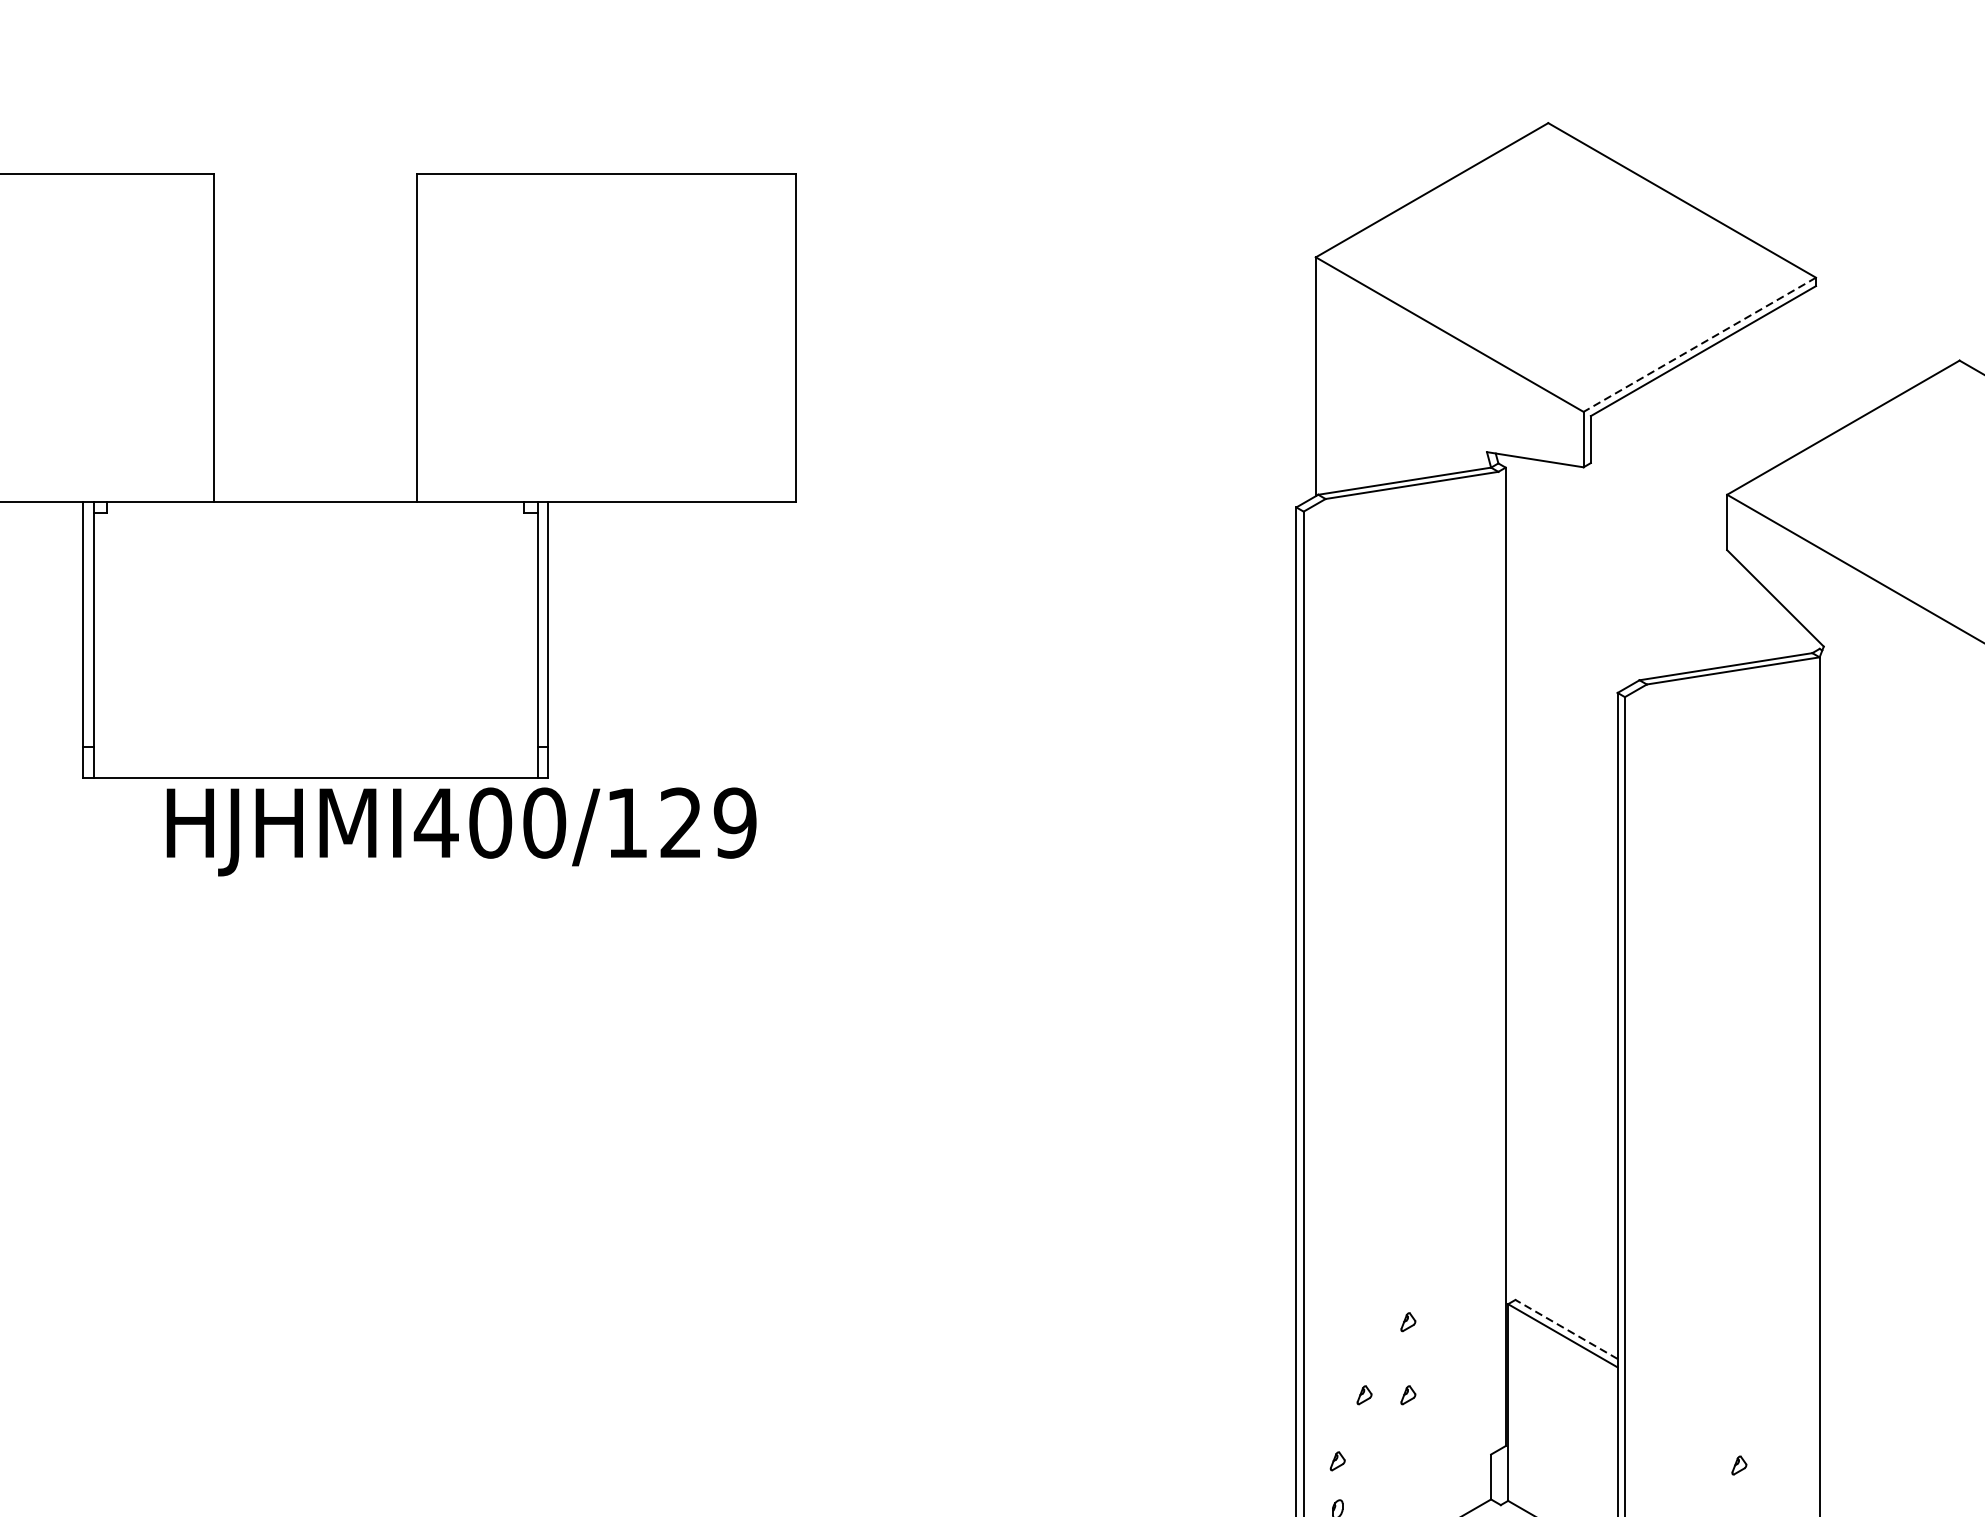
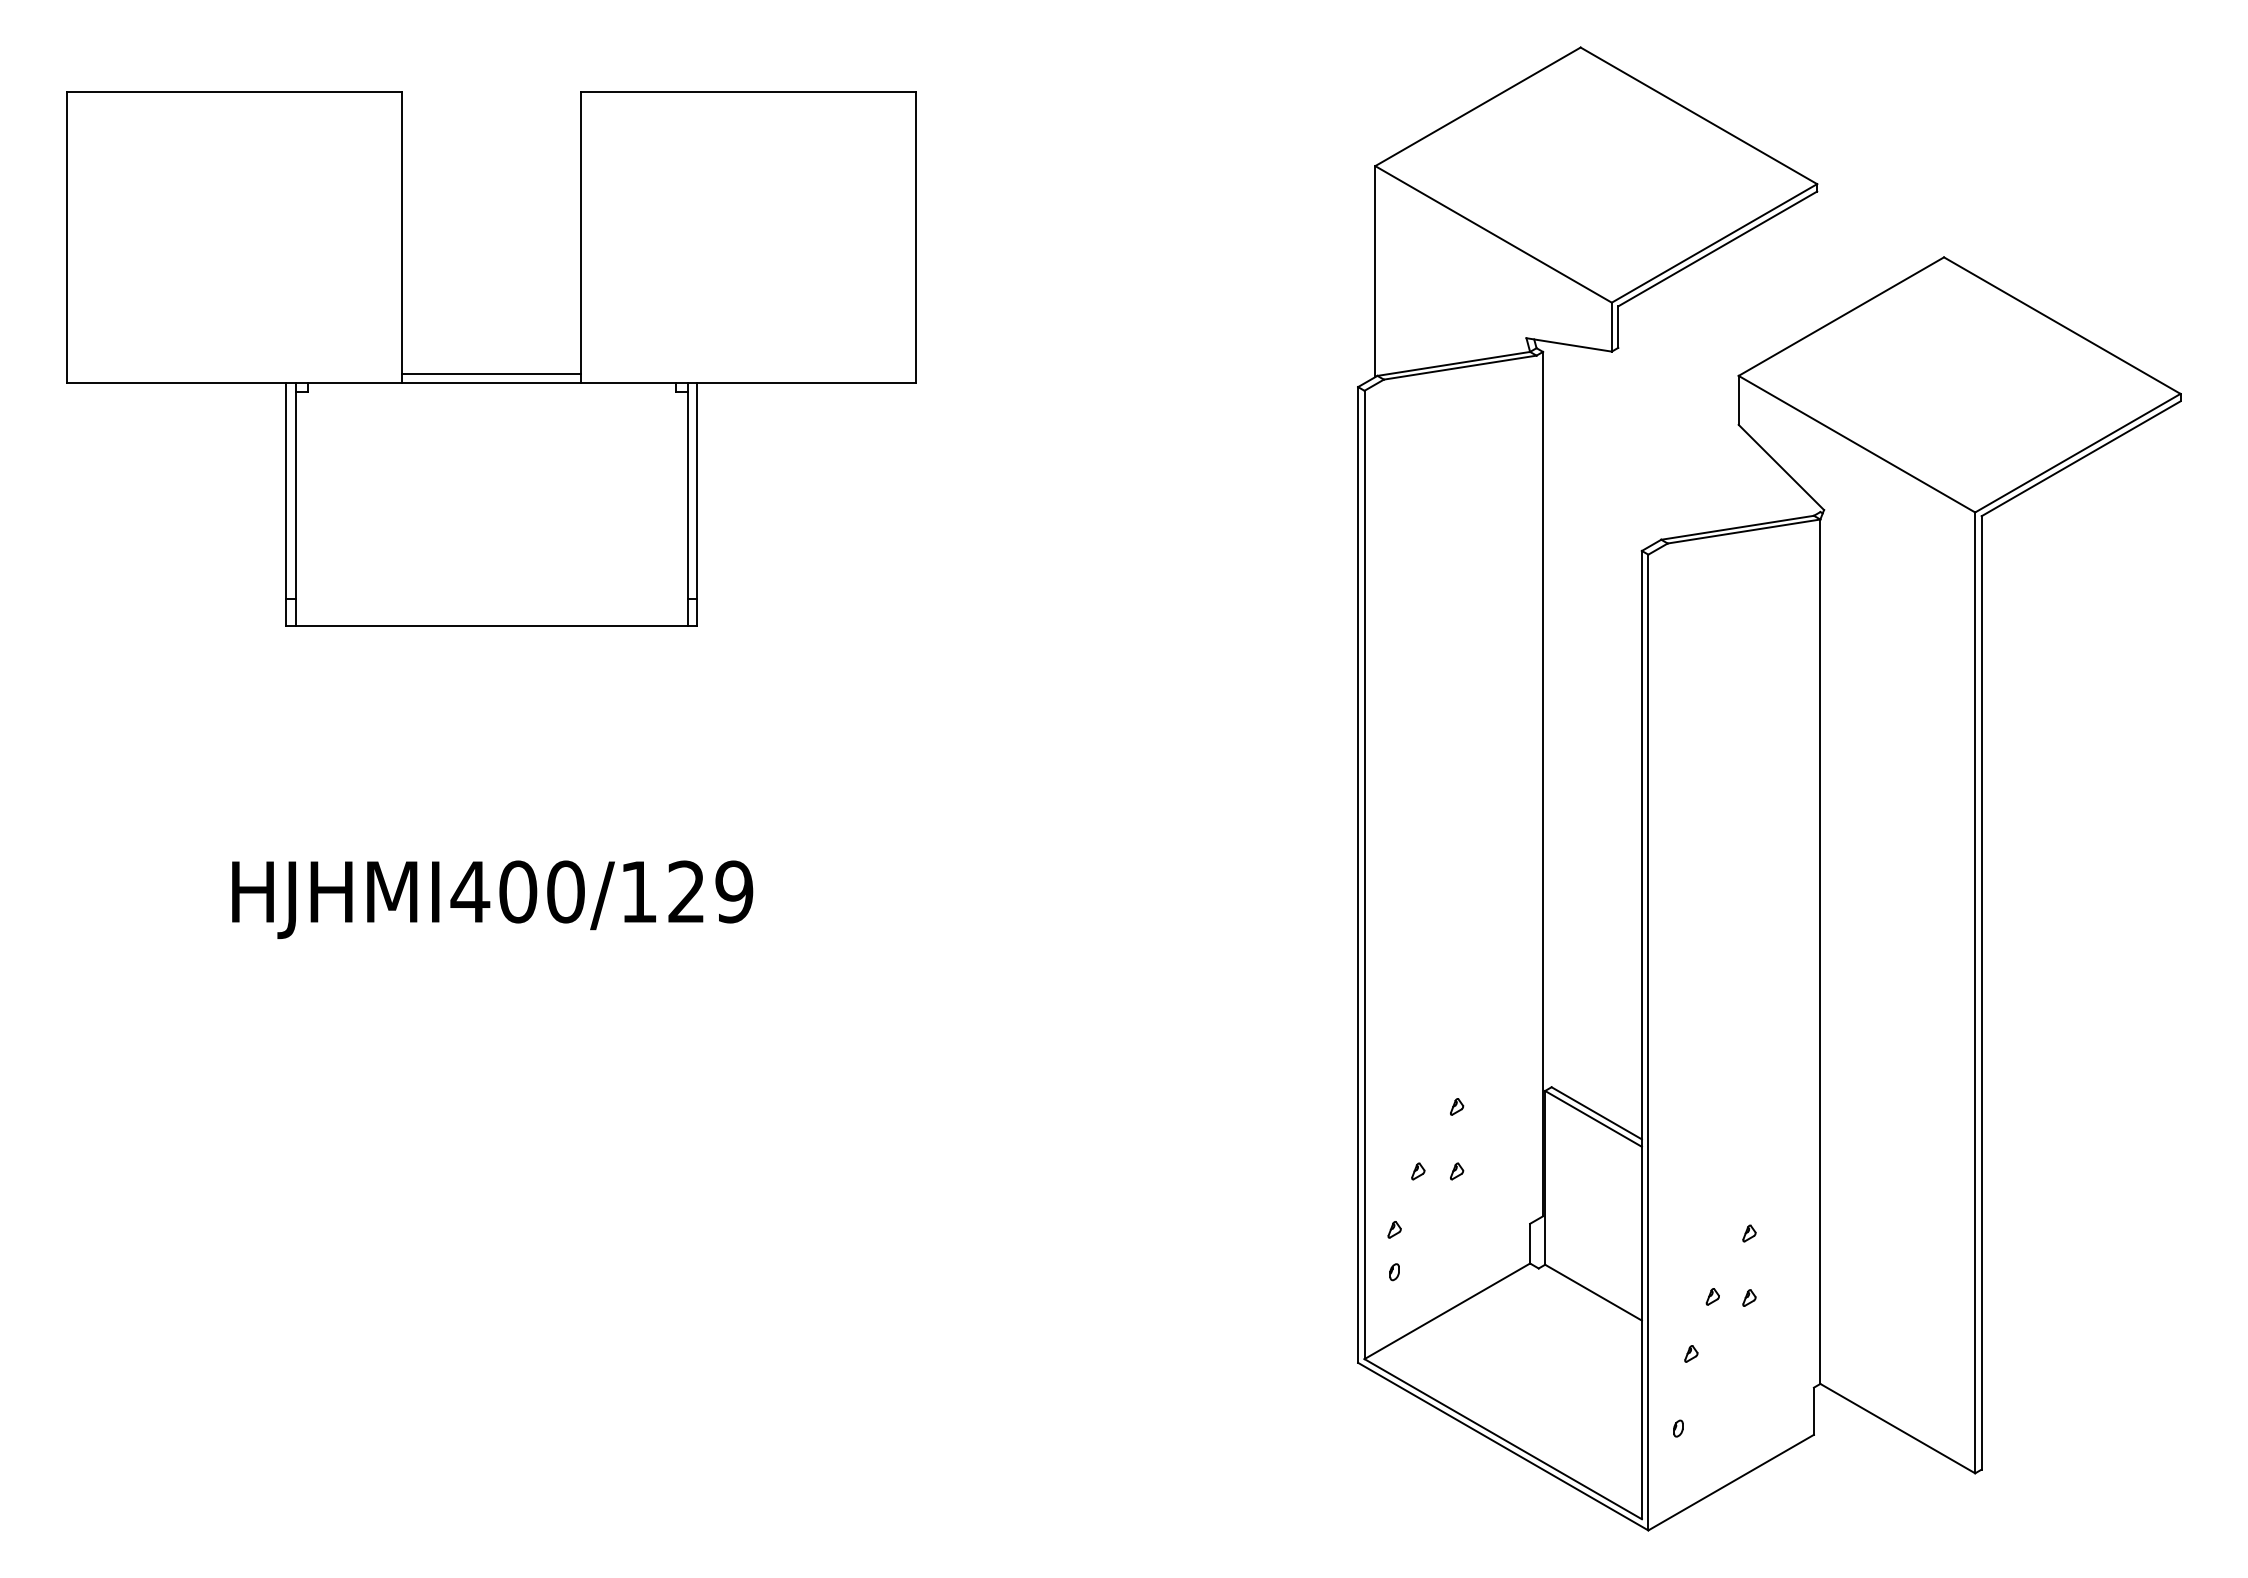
line: (1699, 344) -> (1714, 243), dashed -> solid
line: (315, 492) -> (491, 373), added
text: (461, 831) -> (492, 899), moved
line: (1566, 1329) -> (1596, 1113), dashed -> solid

